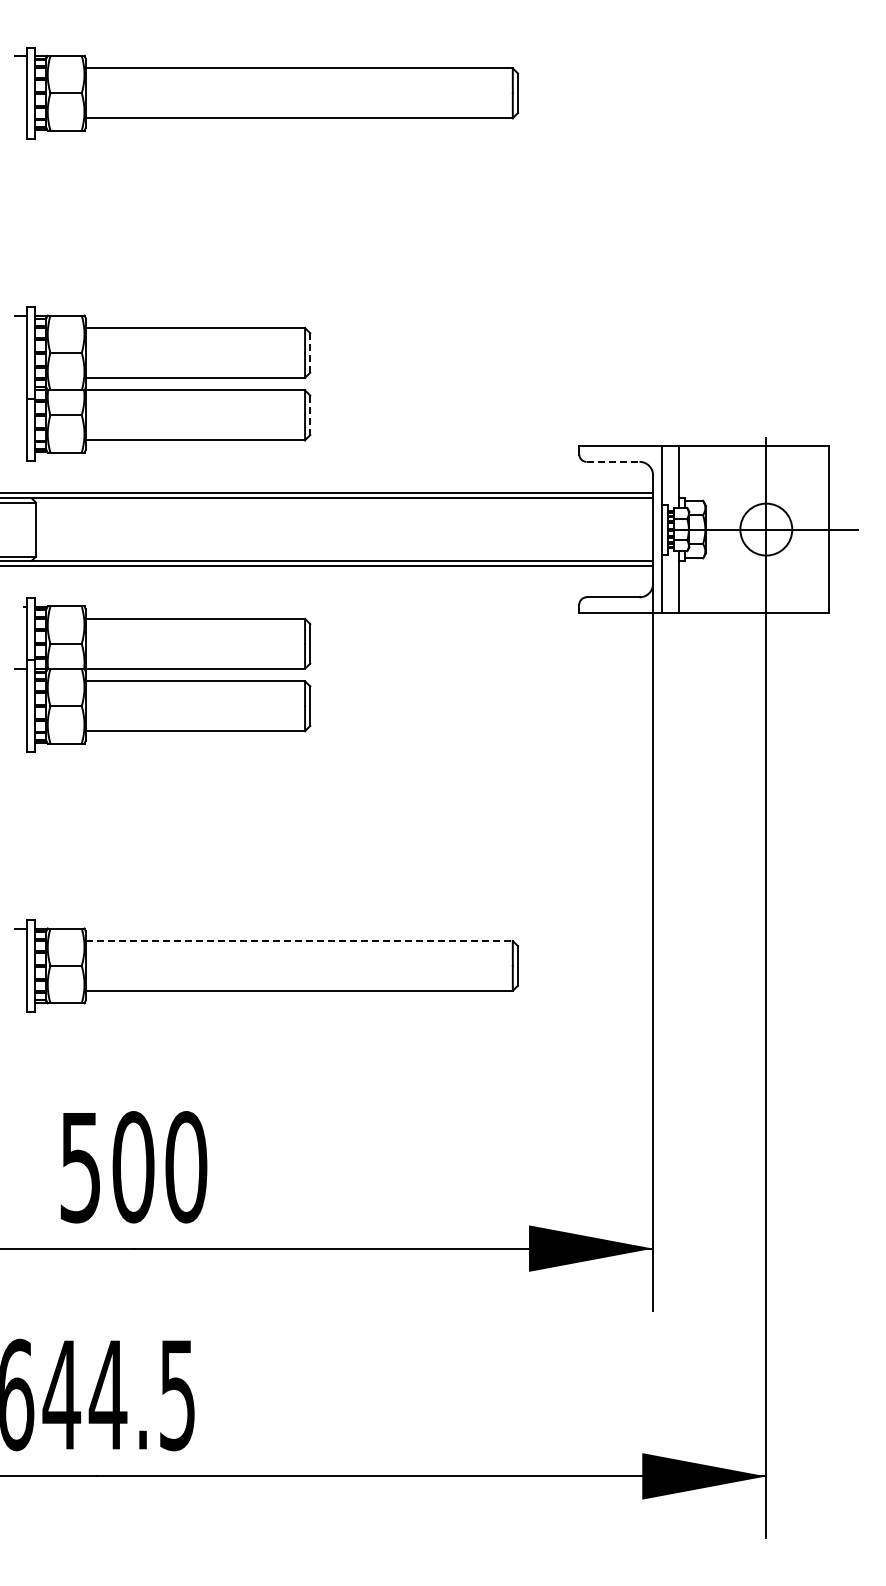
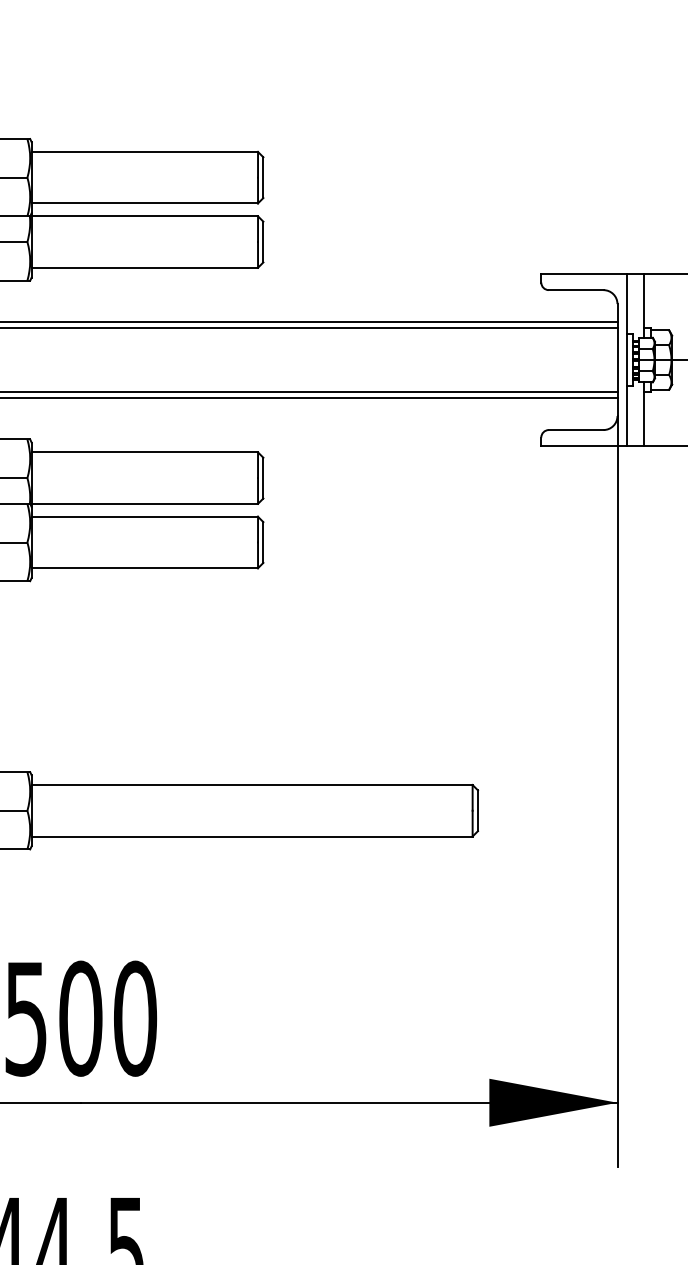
line: (310, 353) -> (263, 178), dashed -> solid
line: (310, 415) -> (263, 242), dashed -> solid
line: (613, 461) -> (576, 289), dashed -> solid
line: (299, 940) -> (252, 784), dashed -> solid

